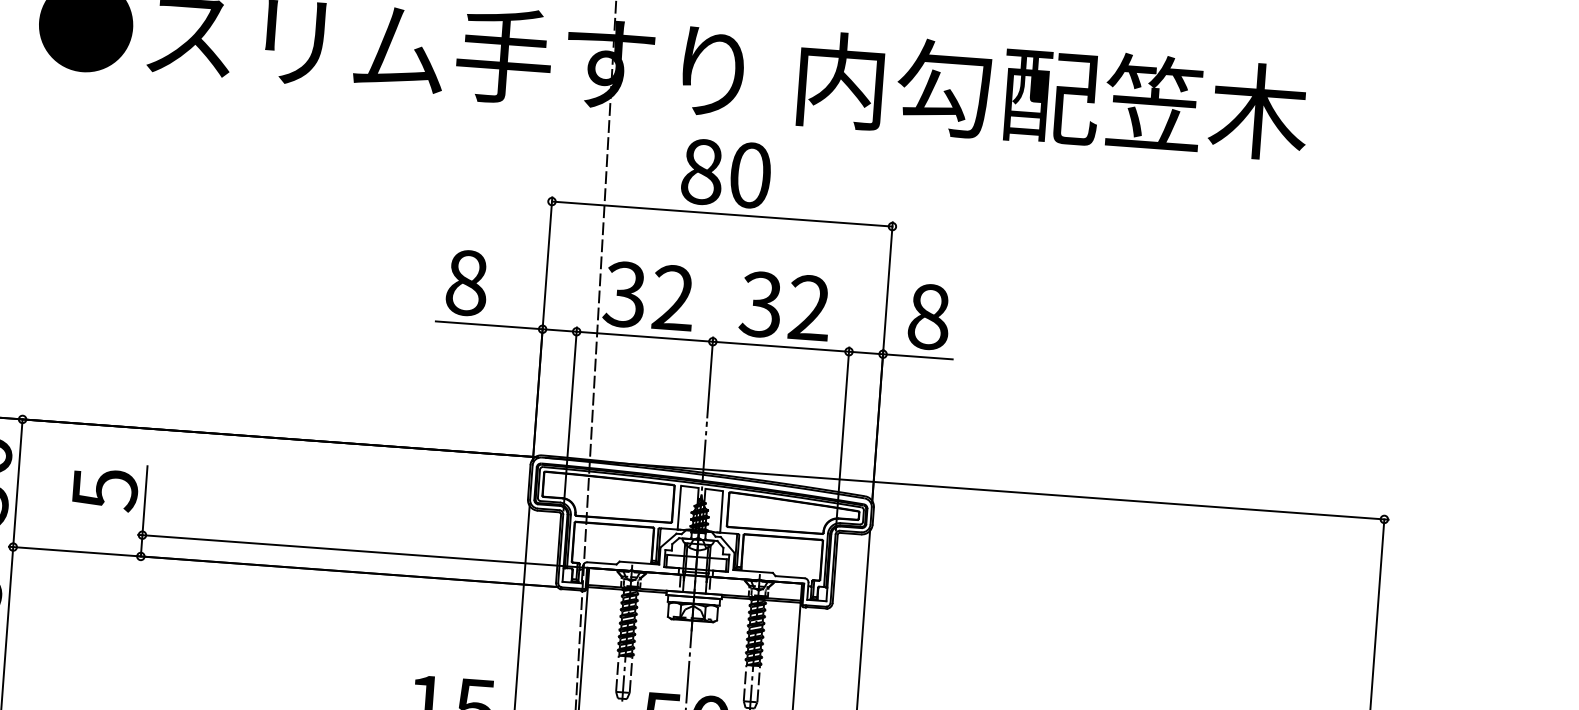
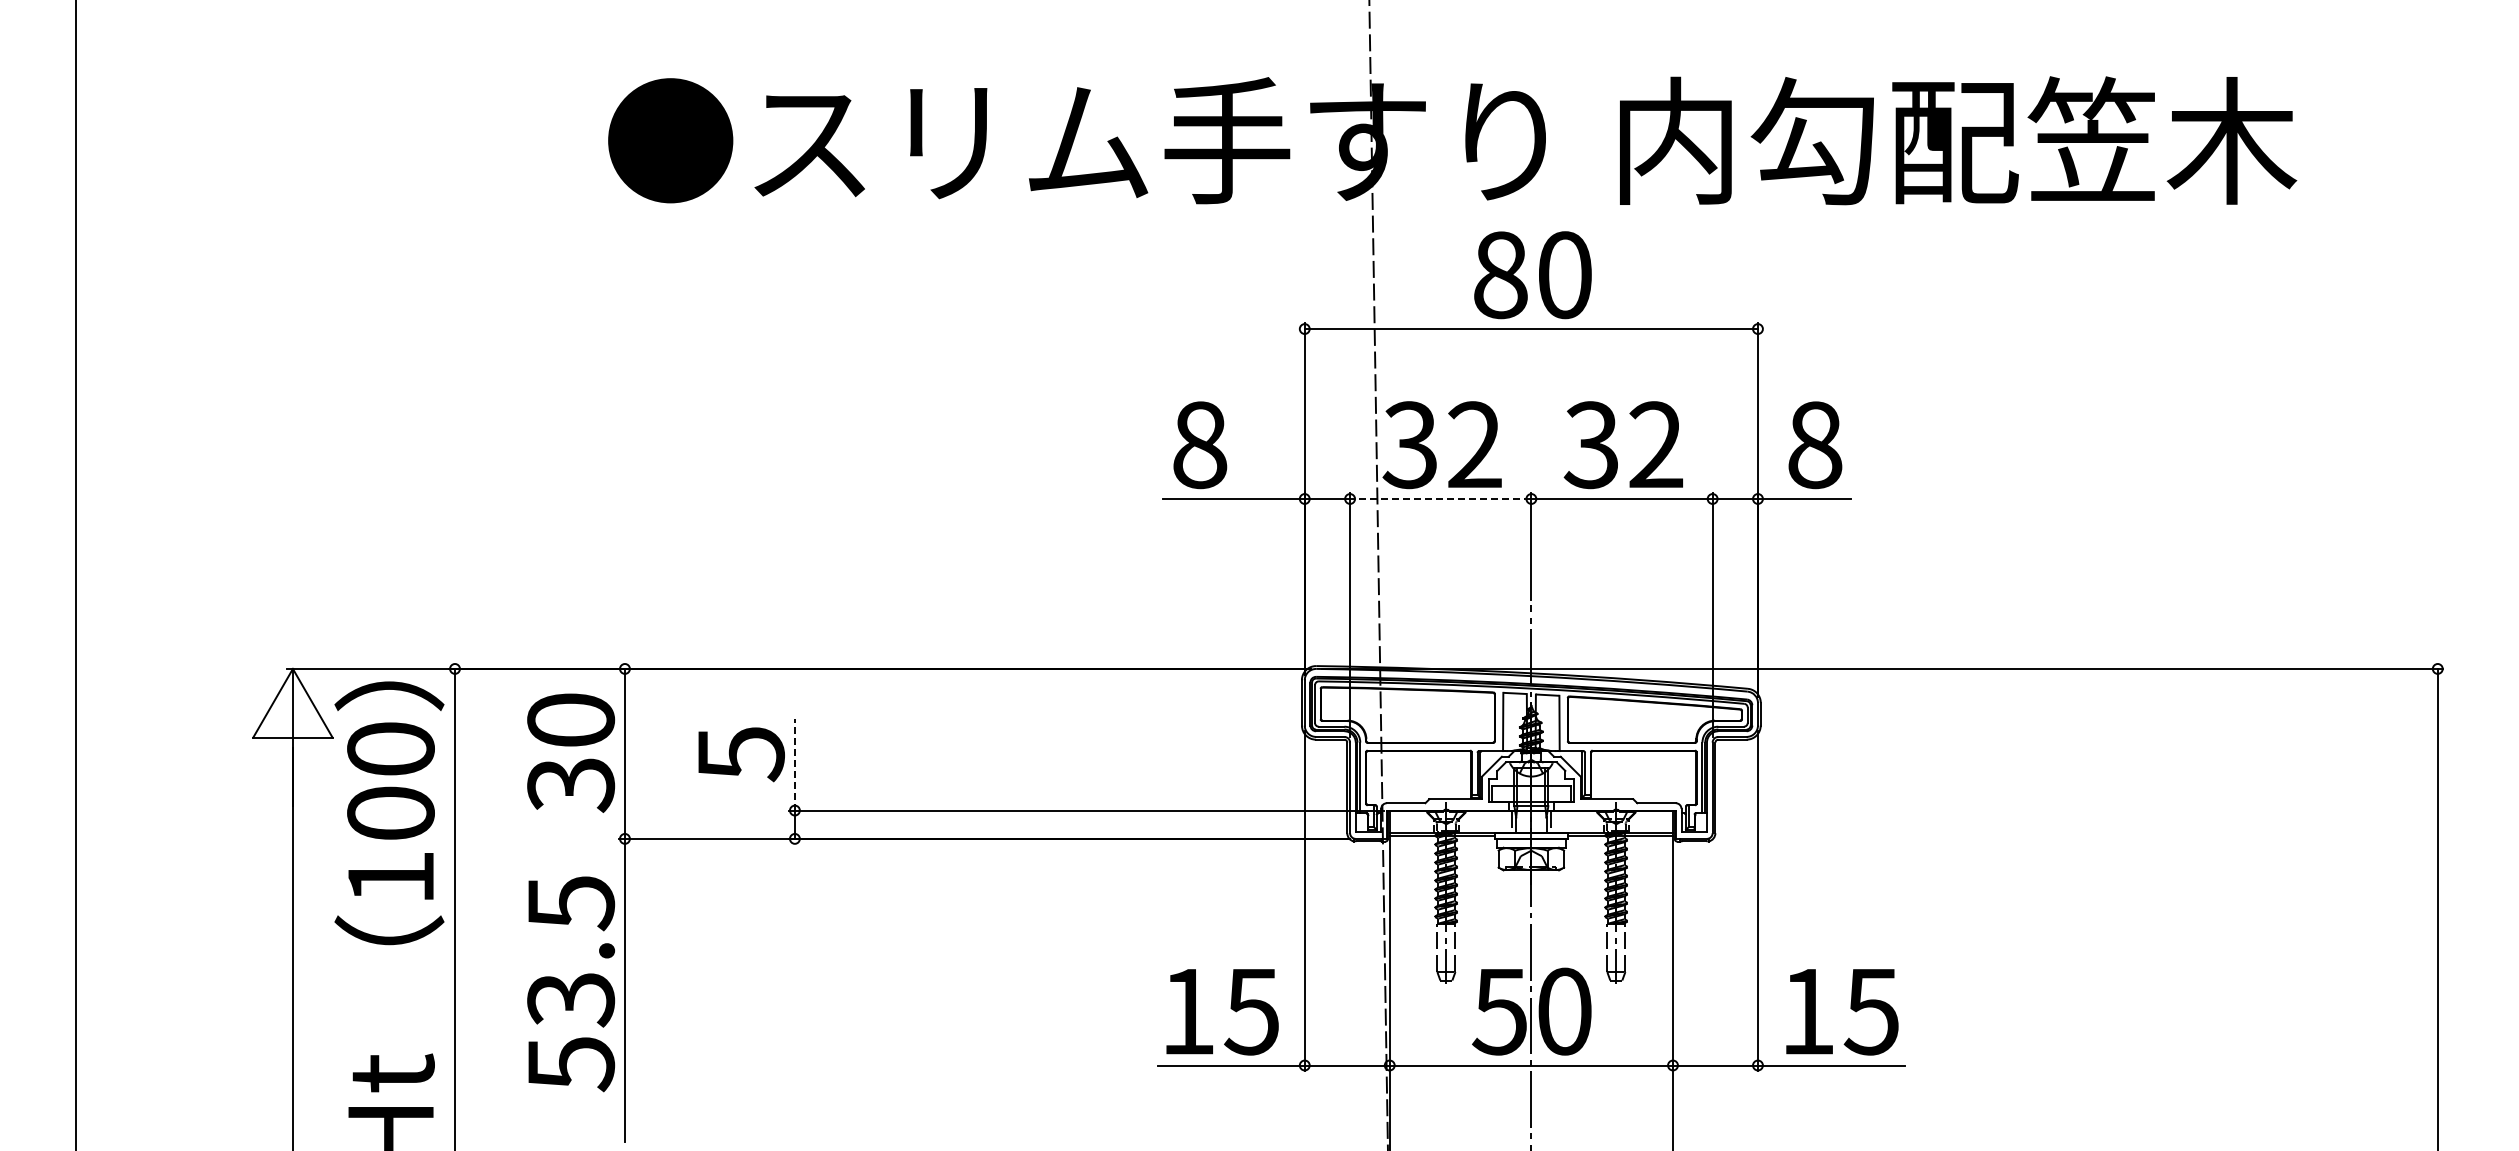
line: (644, 336) -> (1440, 498), solid -> dashed
line: (144, 500) -> (794, 764), solid -> dashed

